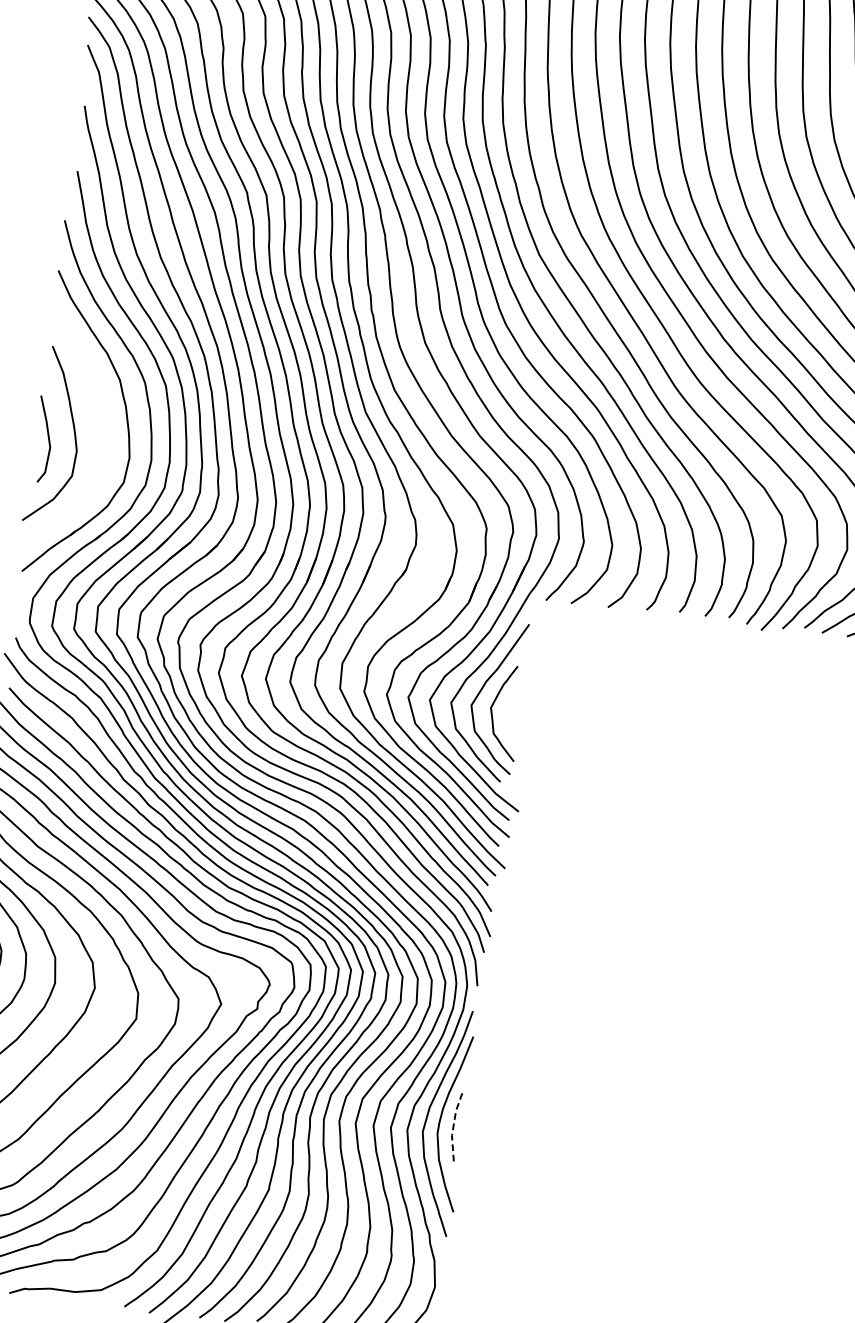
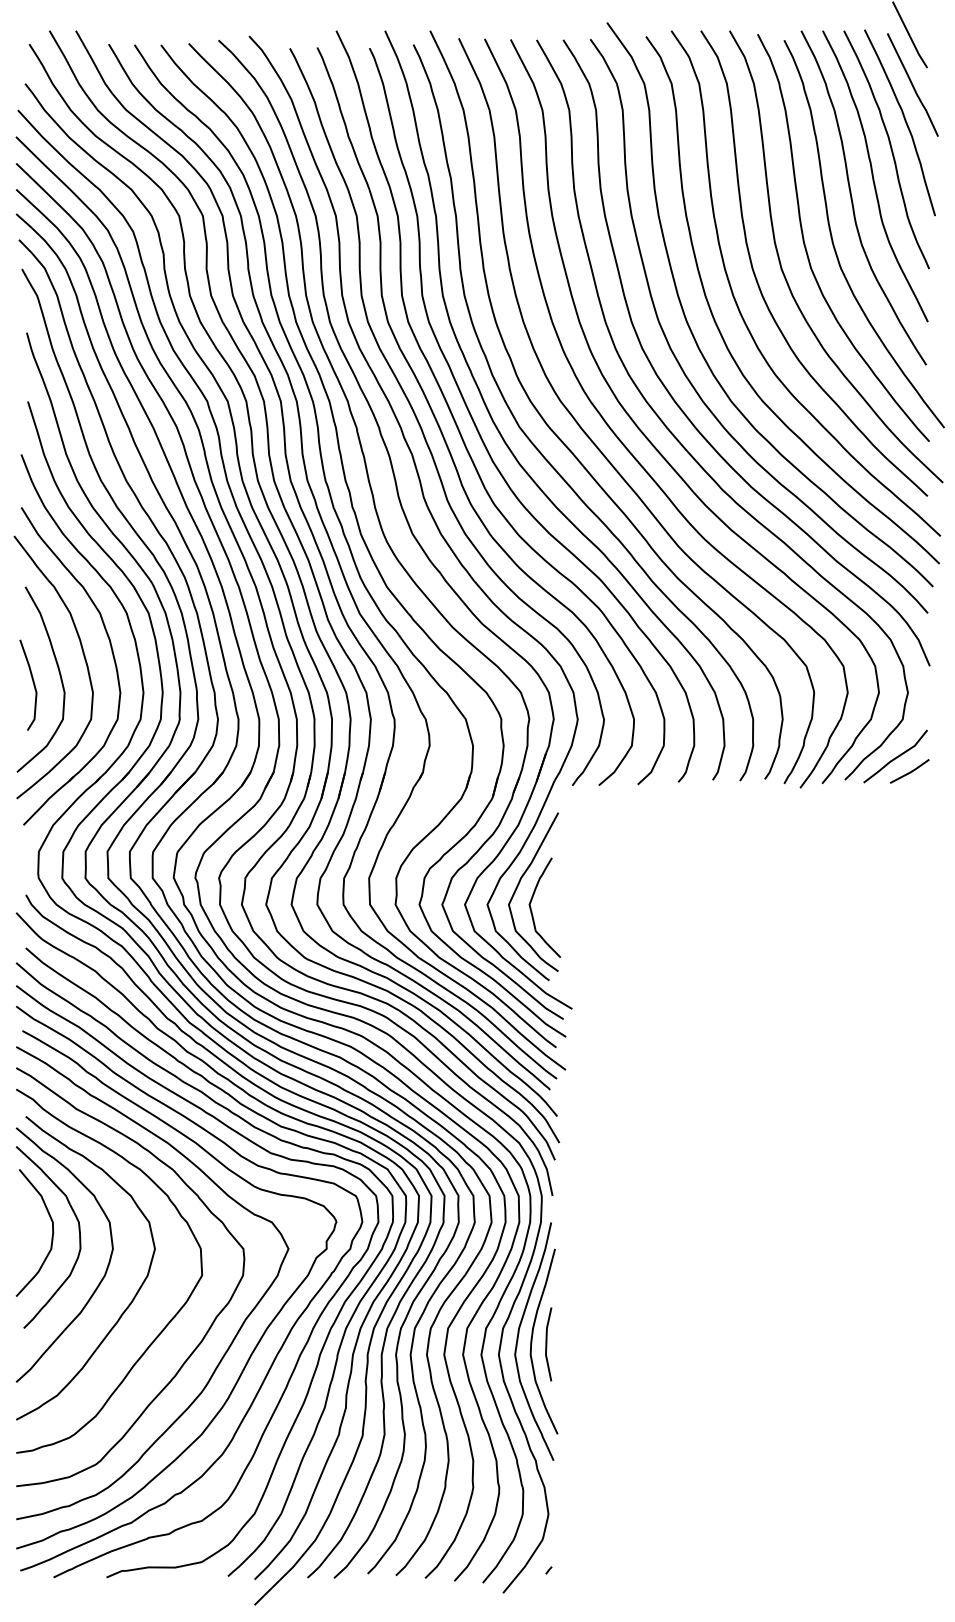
curve: (99, 422) -> (84, 660), added
line: (453, 1126) -> (546, 1344), dashed -> solid

